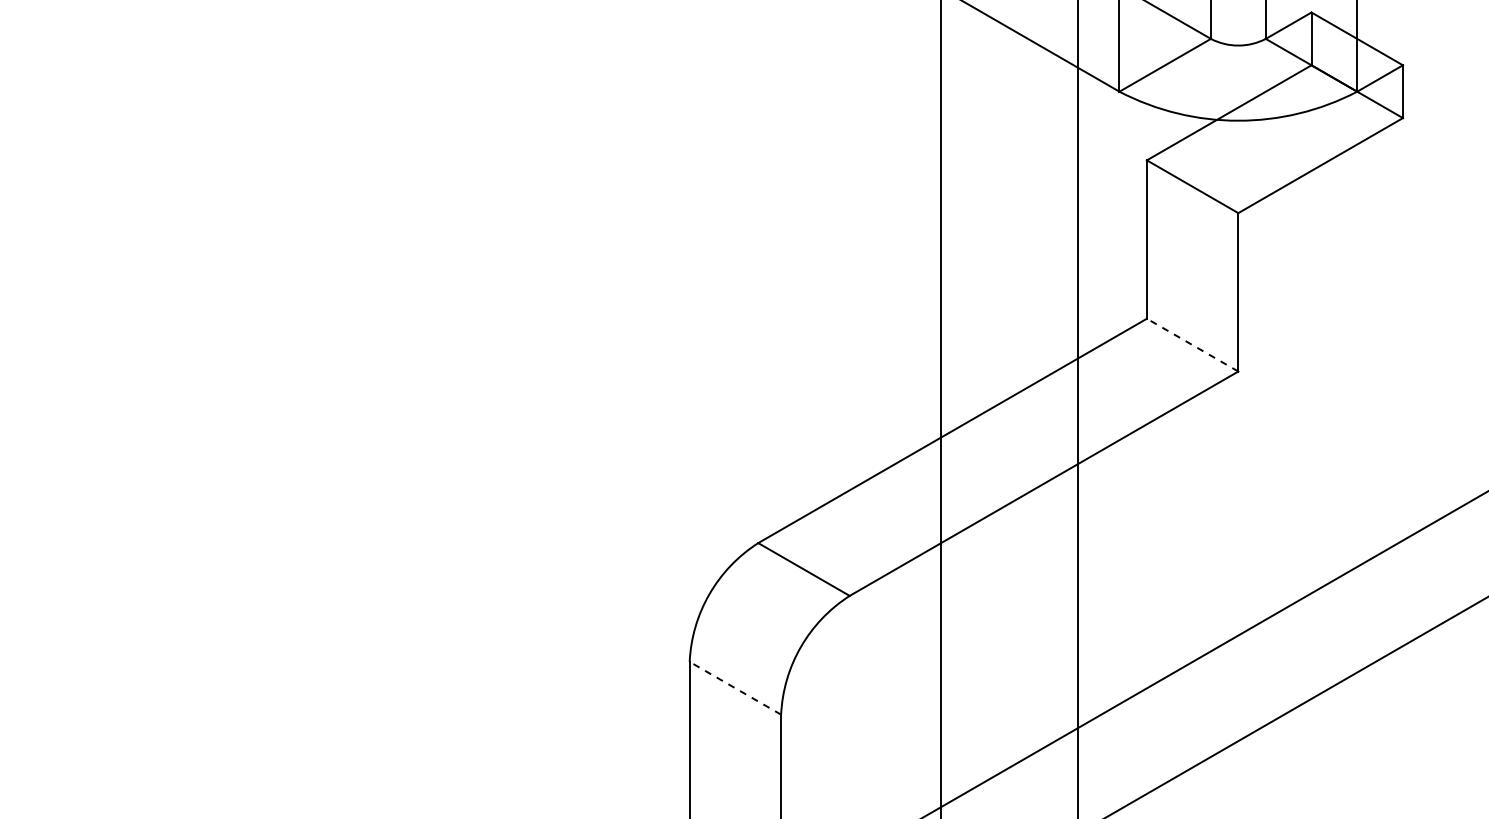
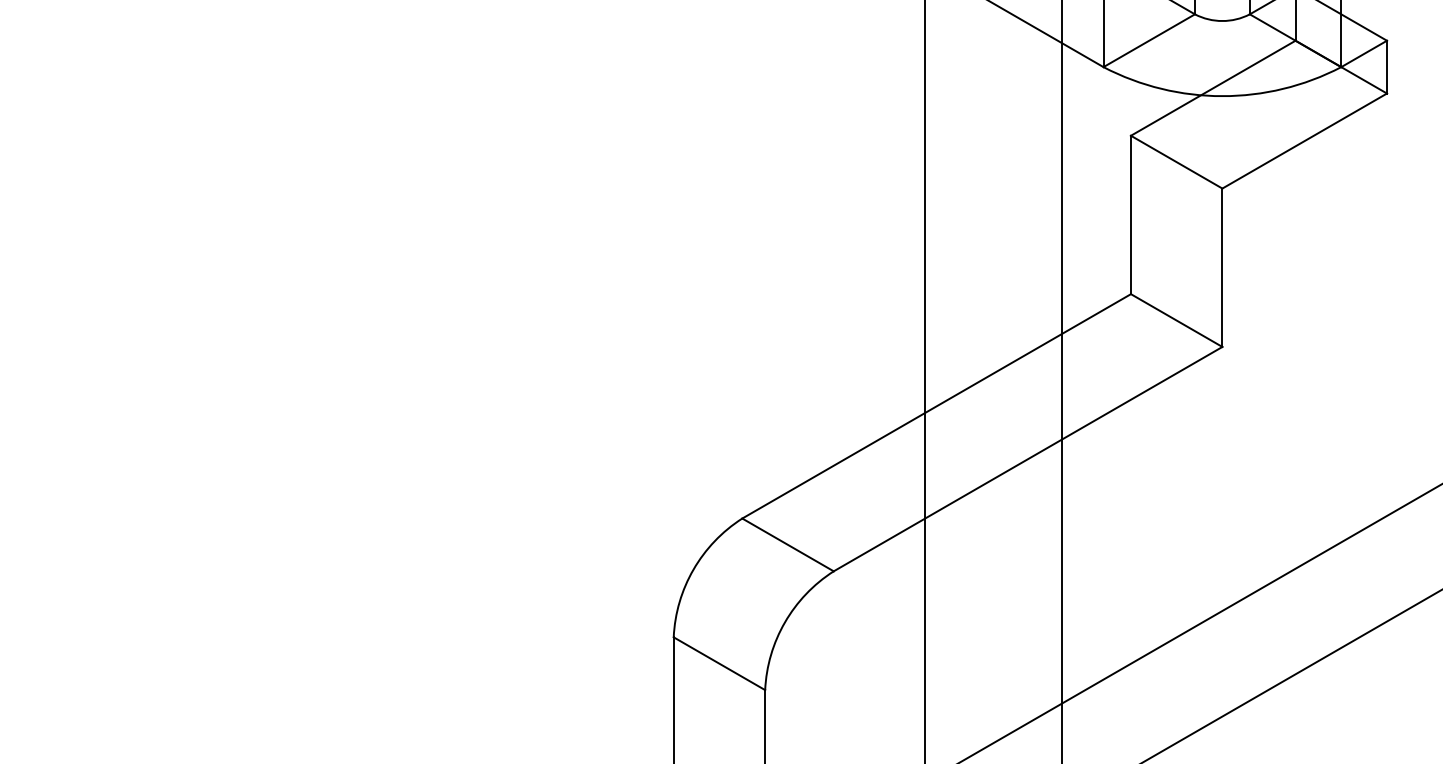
line: (1192, 345) -> (1176, 320), dashed -> solid
line: (735, 688) -> (719, 663), dashed -> solid

